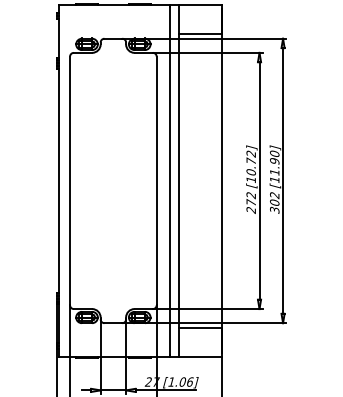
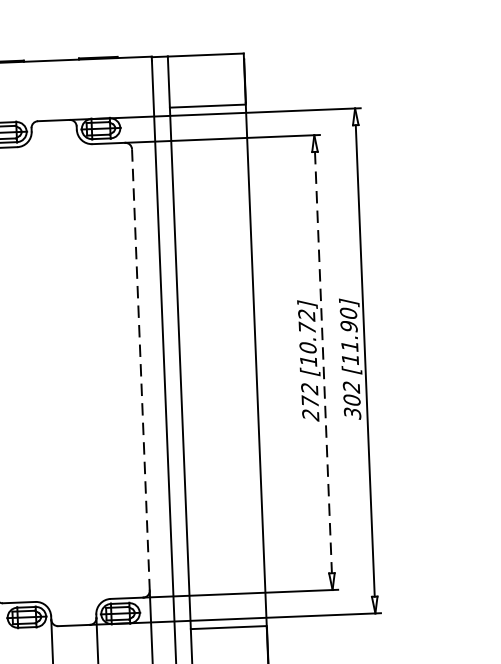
line: (259, 180) -> (323, 361), solid -> dashed
line: (156, 181) -> (140, 370), solid -> dashed

